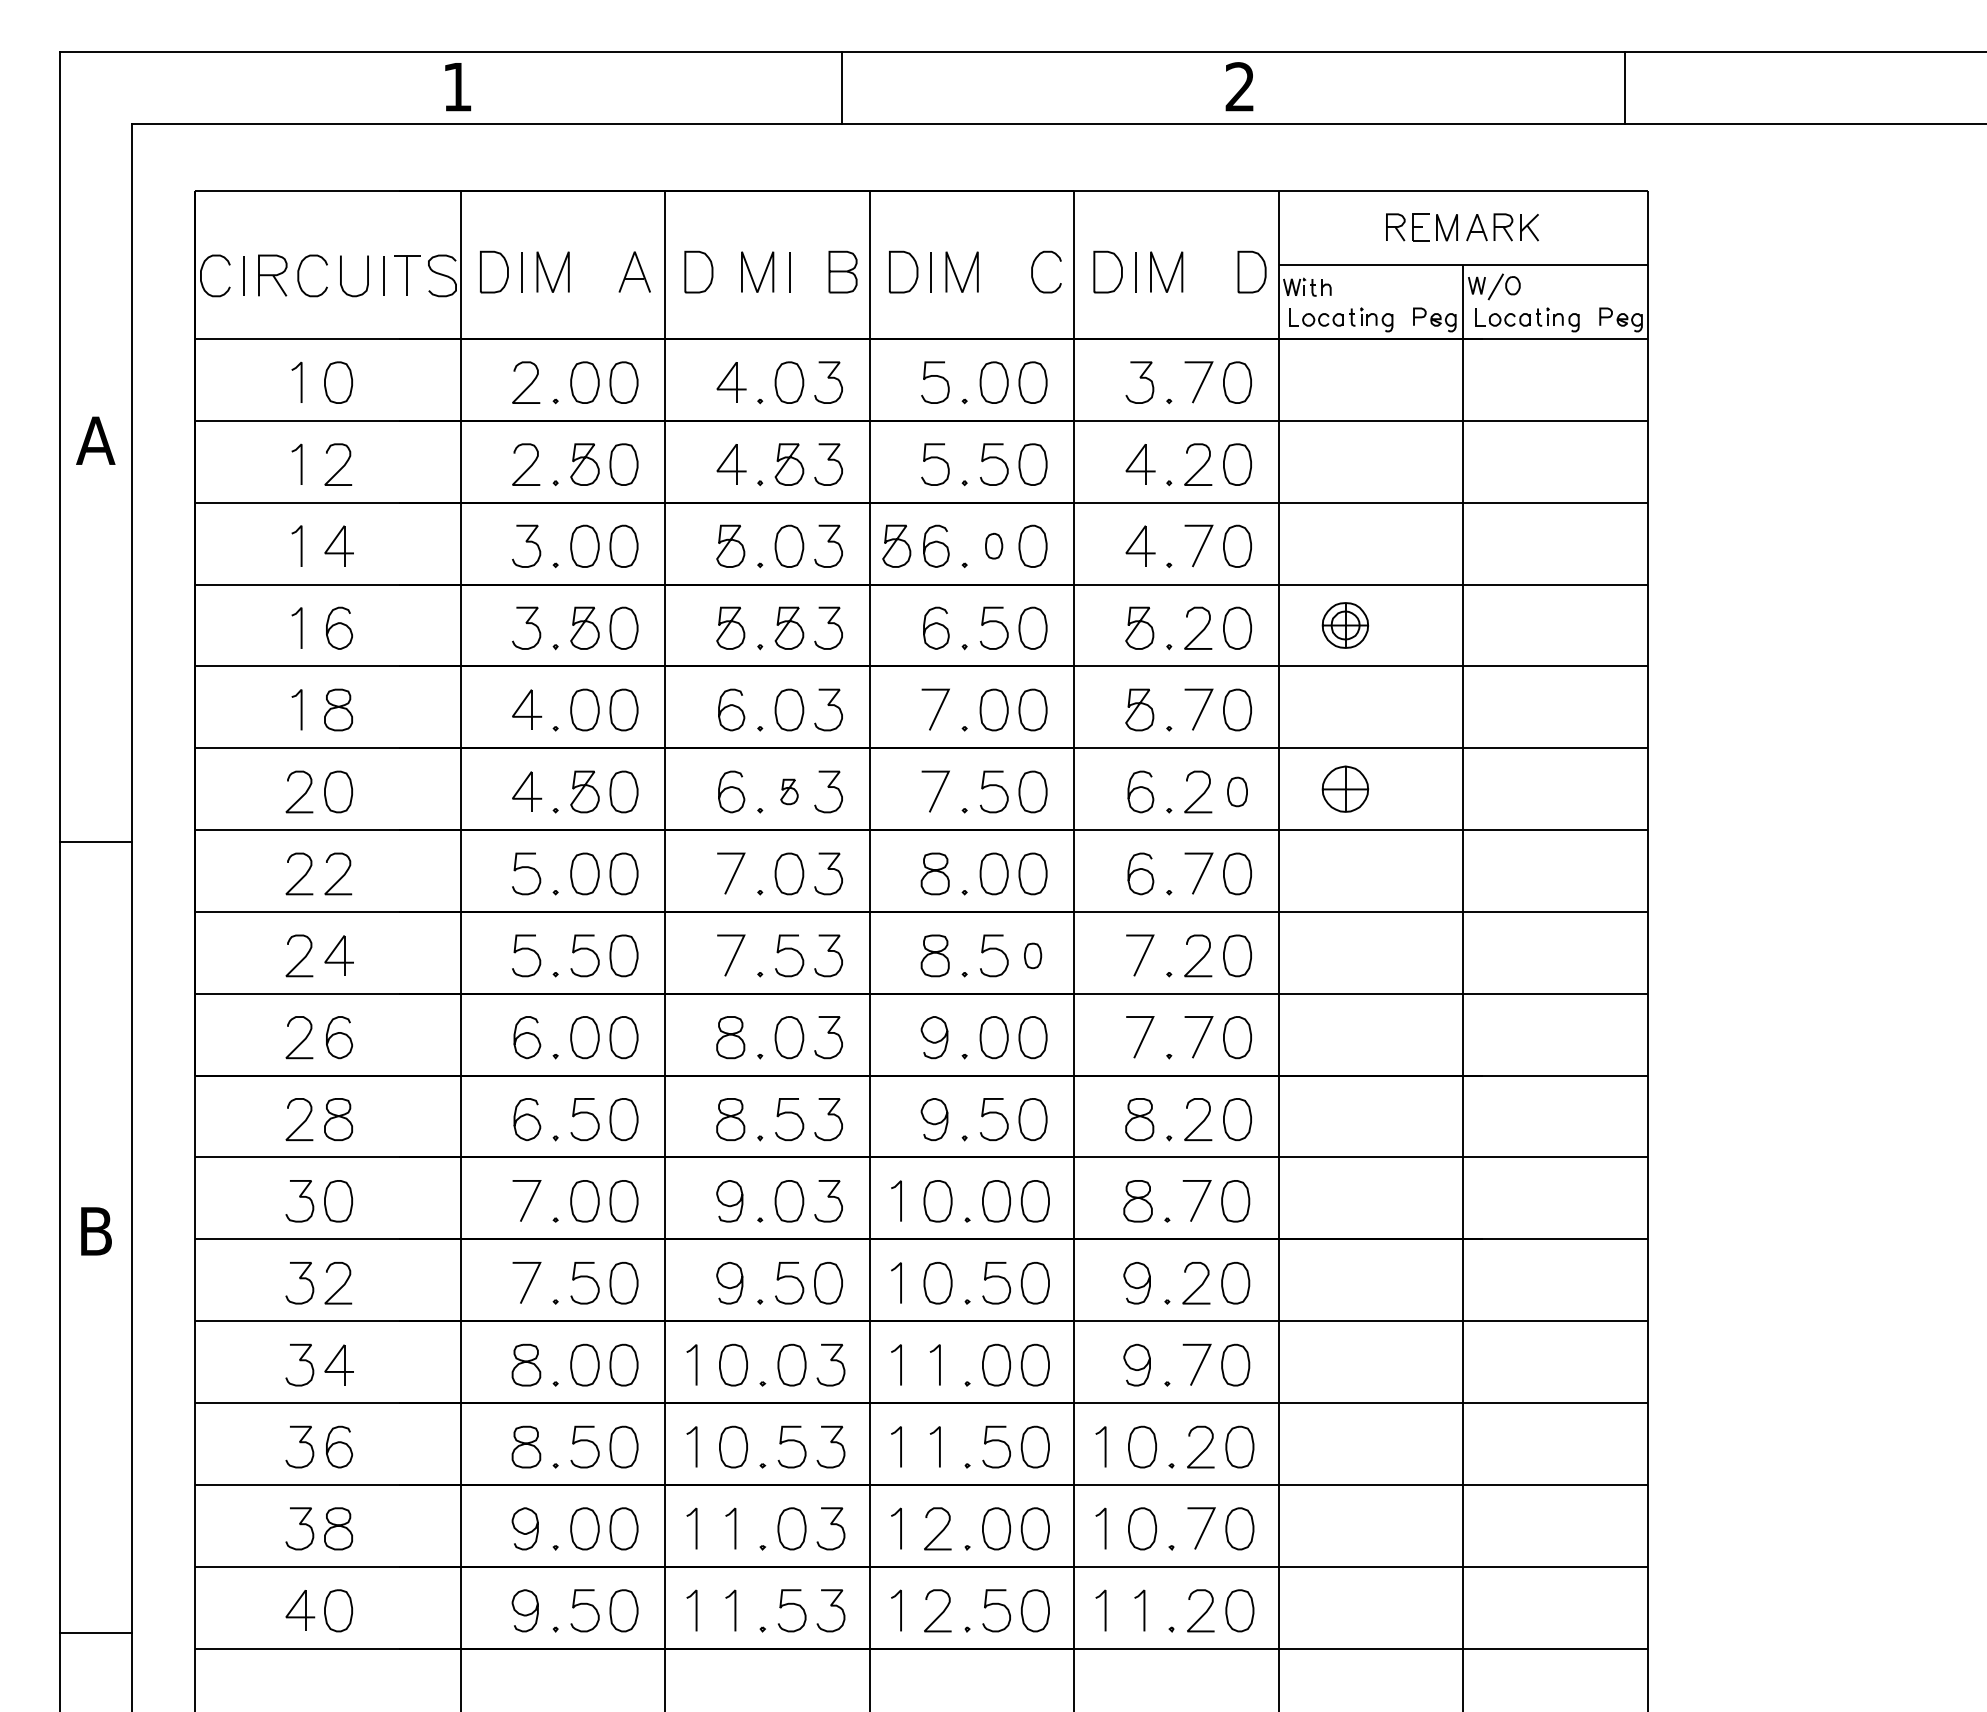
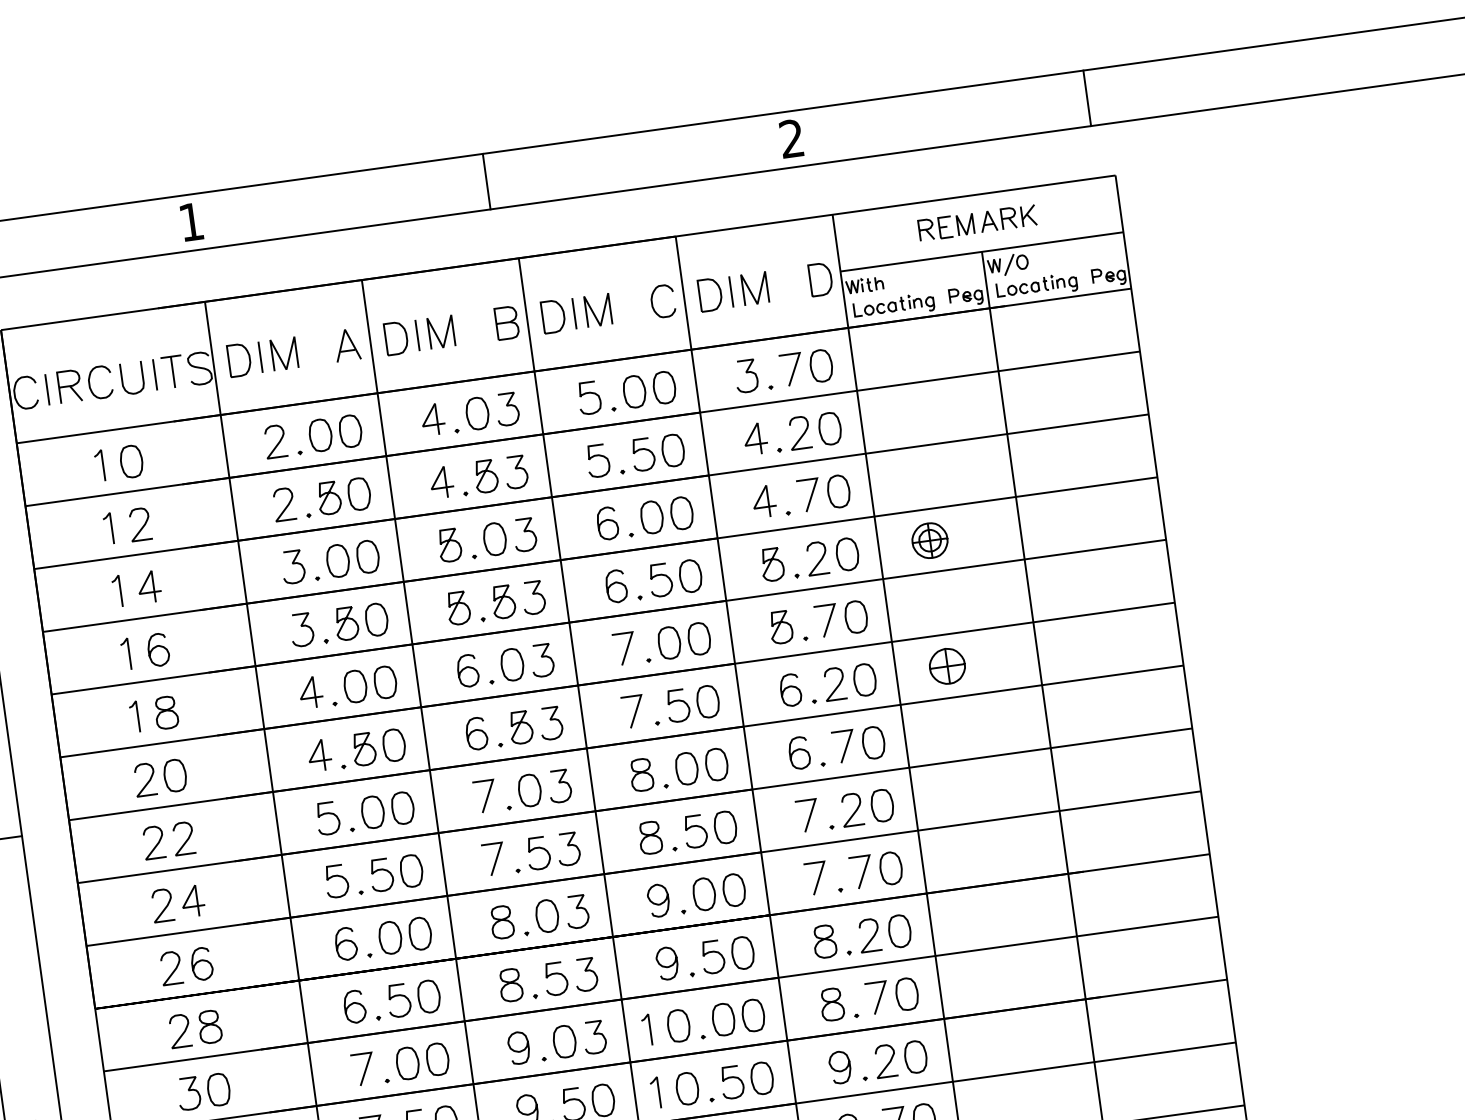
line: (789, 272) -> (417, 335), moved
part: (896, 545) -> (577, 527), removed
part: (993, 545) -> (651, 516), size x1.67
part: (789, 791) -> (521, 727), size x1.67
part: (1237, 791) -> (864, 679), size x1.43
part: (1032, 955) -> (725, 827), size x1.67

